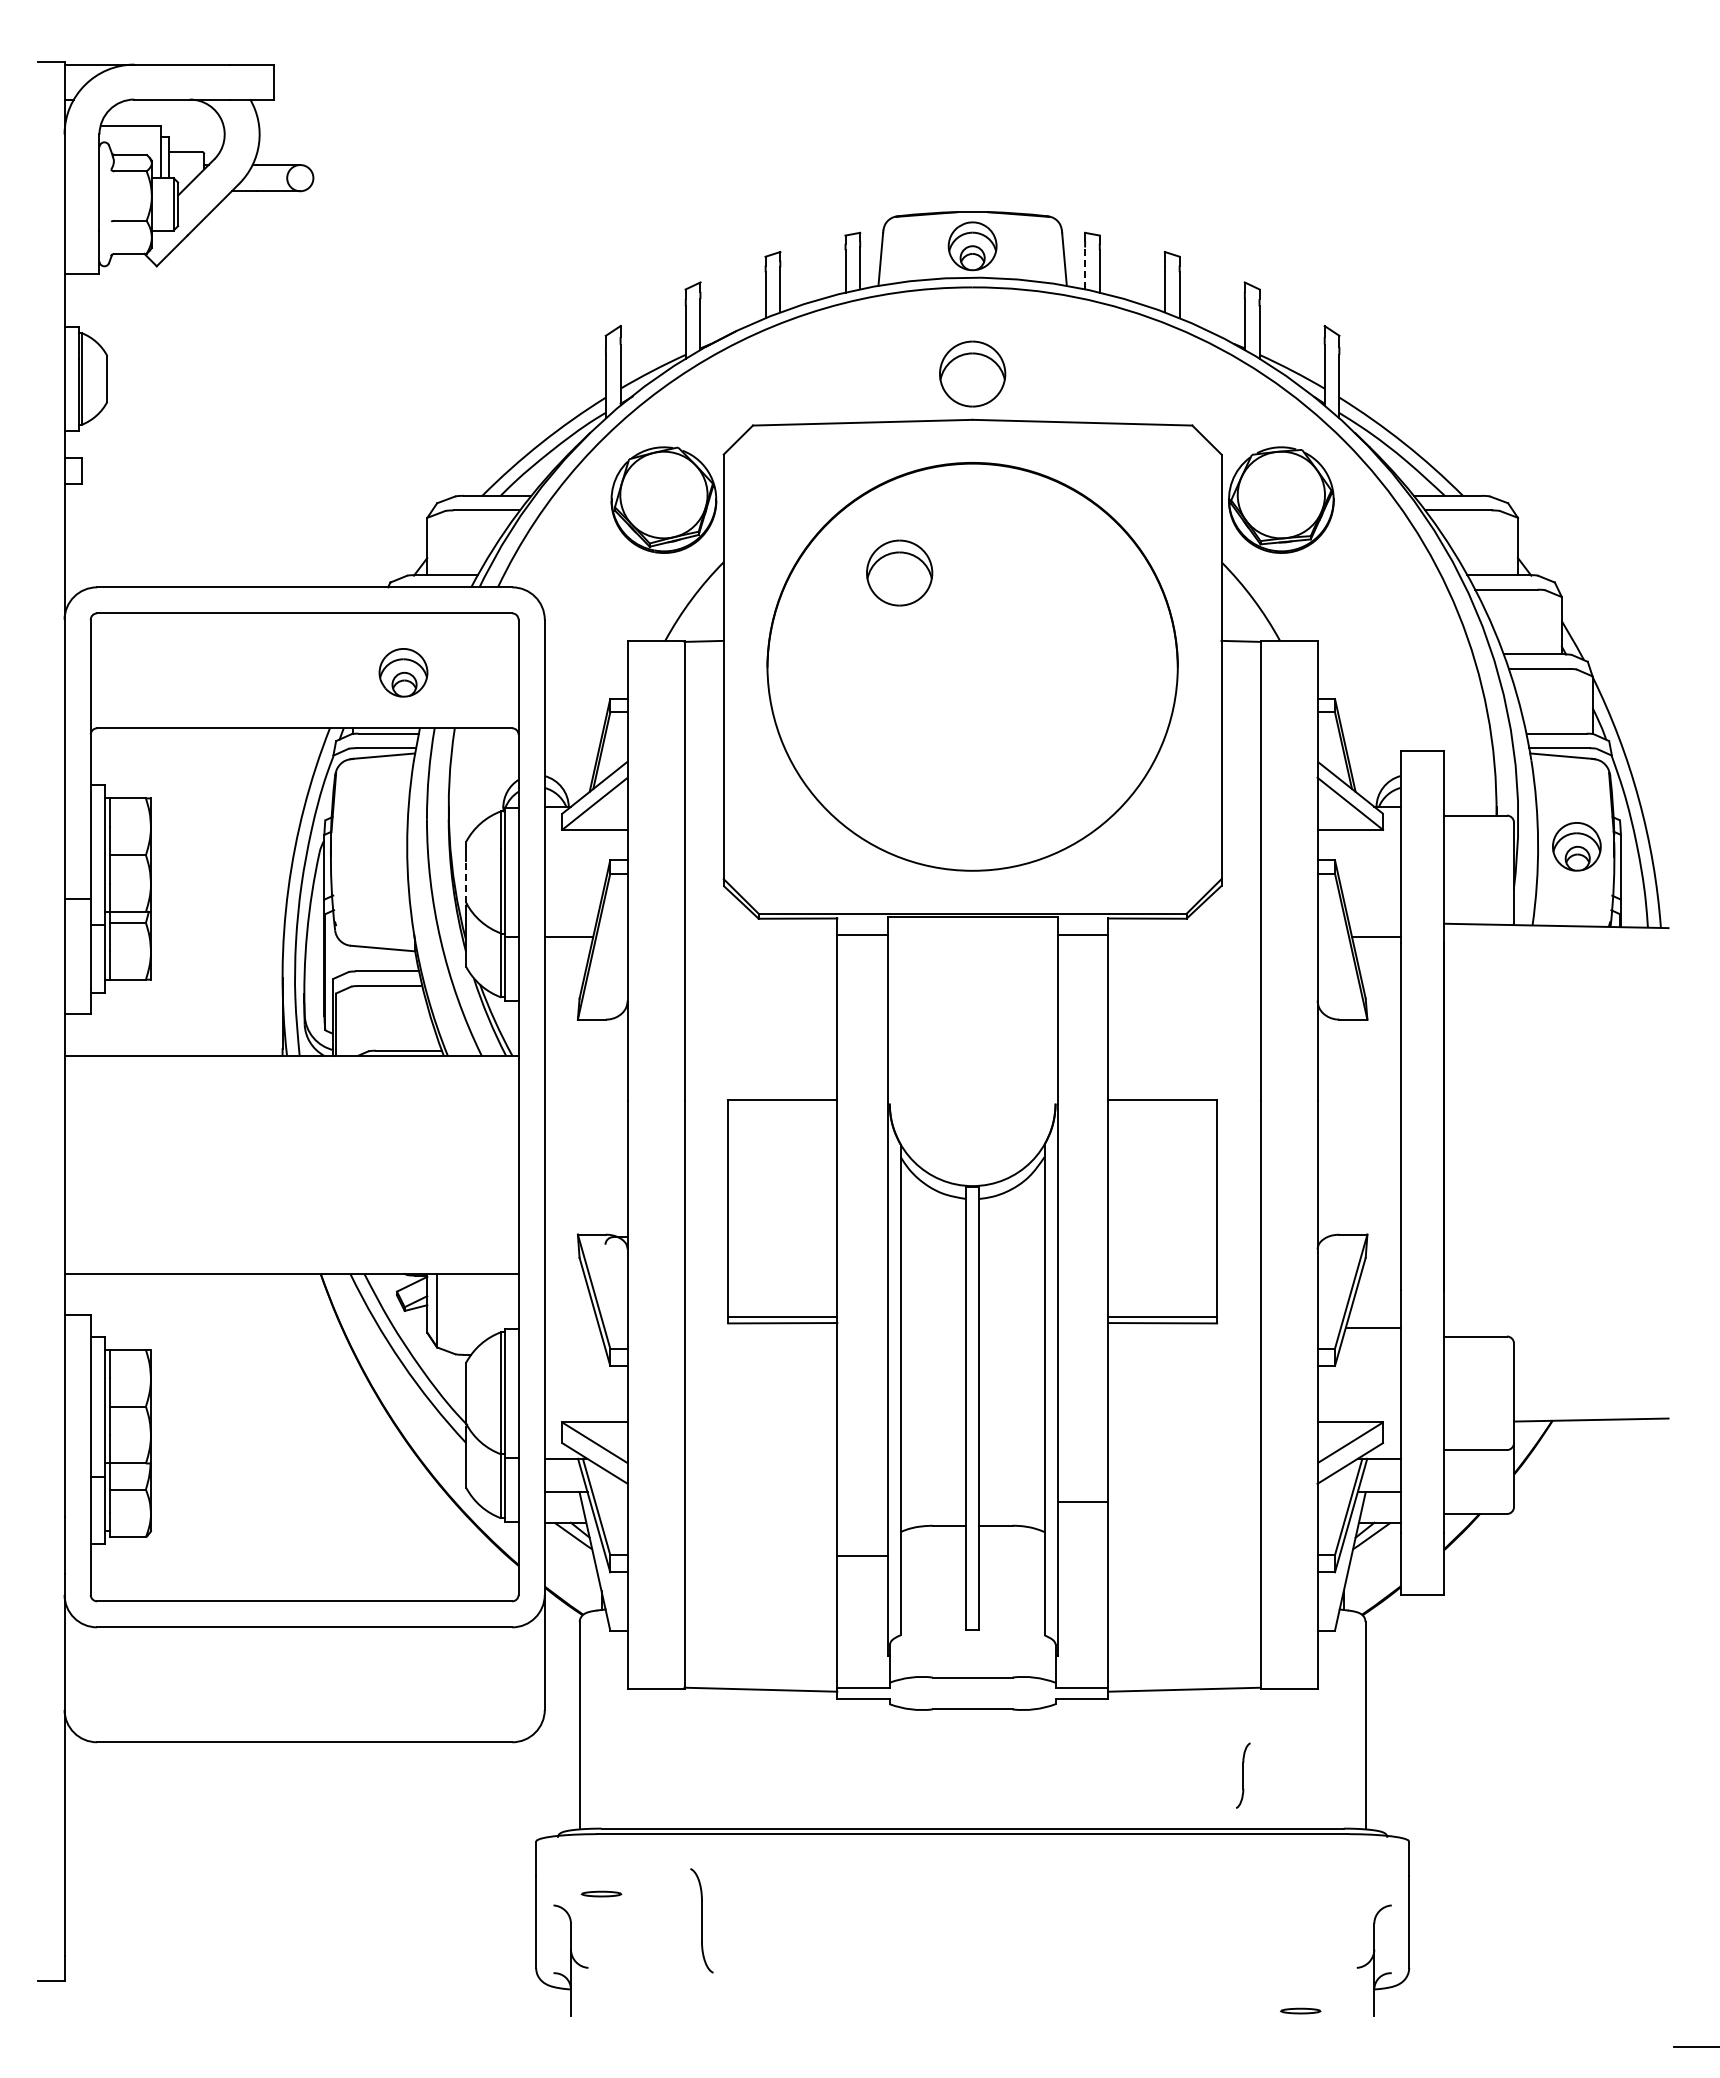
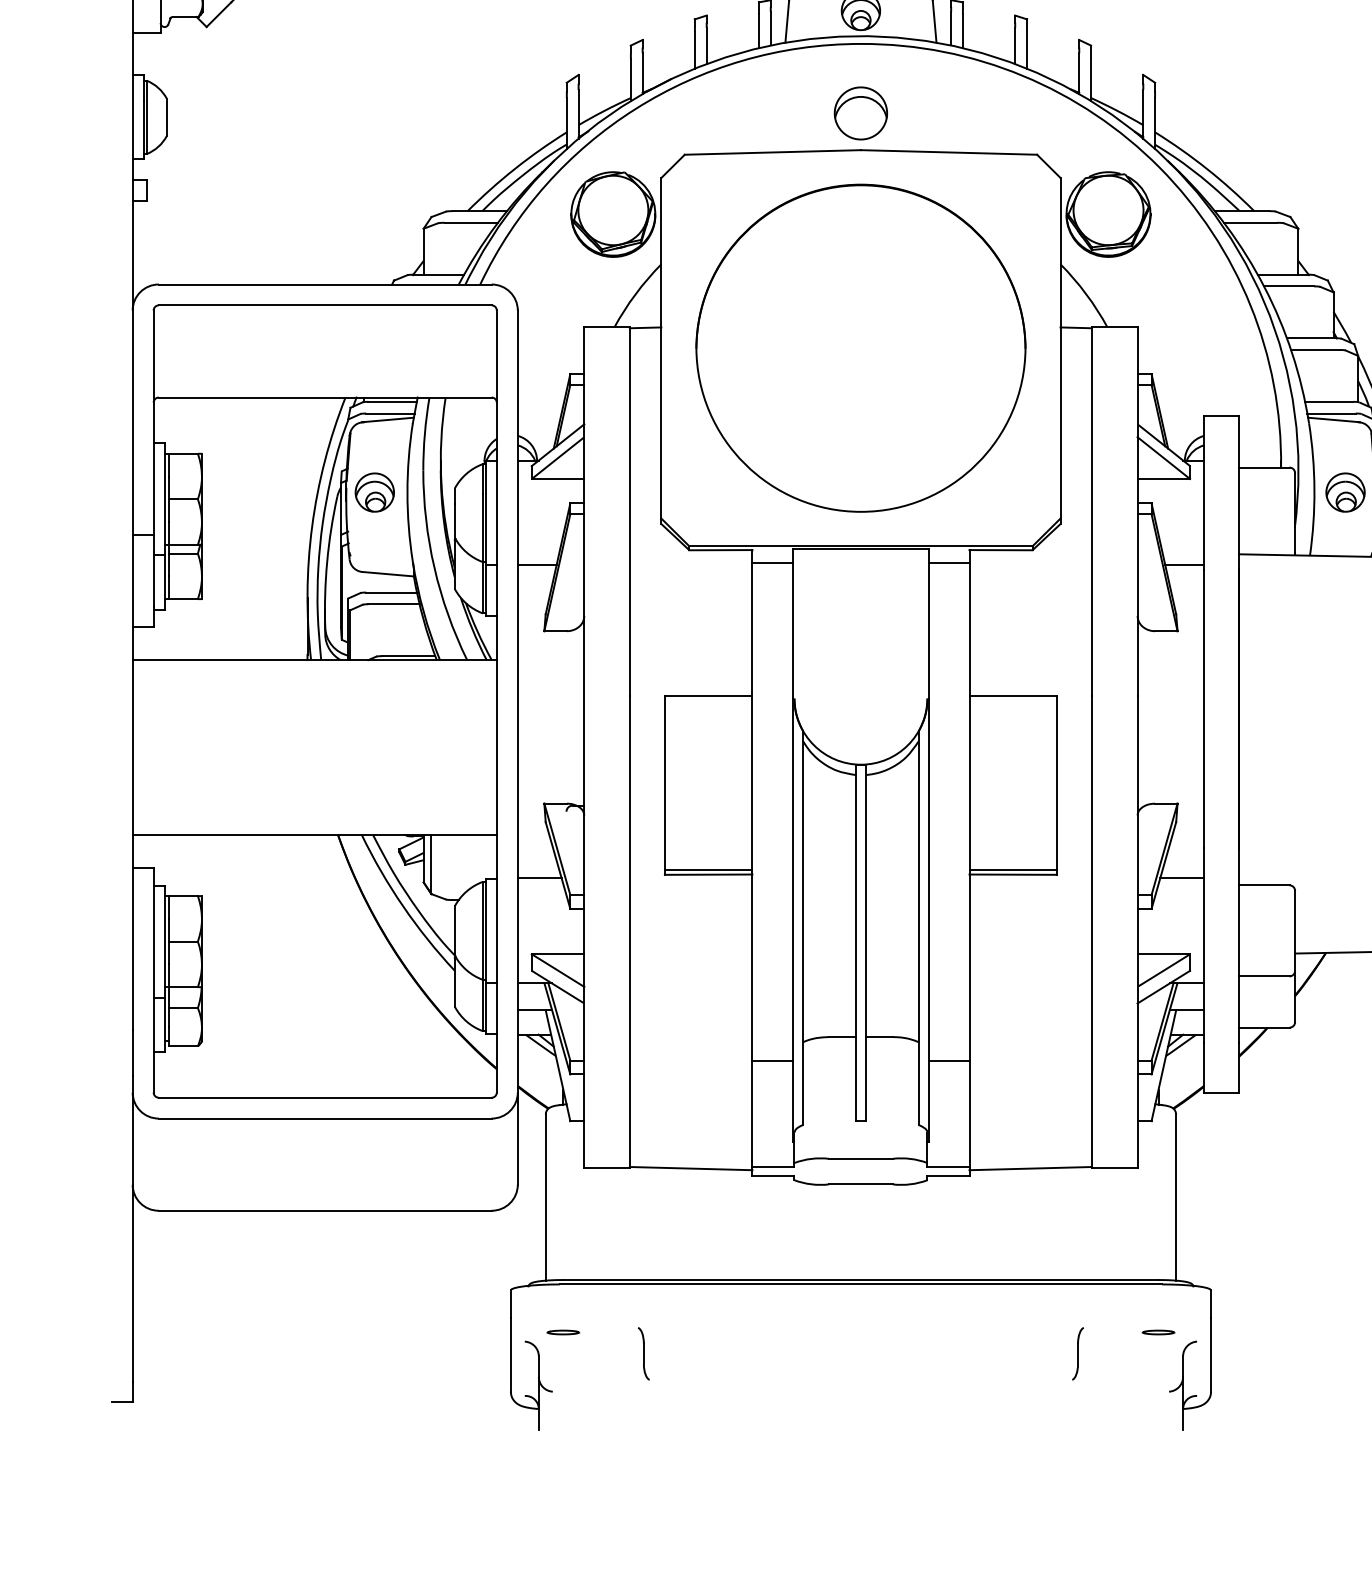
line: (1085, 268) -> (951, 28), dashed -> solid
part: (899, 572) -> (802, 272), removed
part: (403, 672) -> (374, 492), moved
line: (466, 881) -> (455, 520), dashed -> solid
line: (571, 1327) -> (539, 878), added
line: (1082, 1501) -> (949, 1060), moved
part: (1243, 1775) -> (1078, 1353), moved
part: (701, 1920) -> (643, 1353), size x0.62
part: (1300, 2010) -> (1158, 1332), moved

